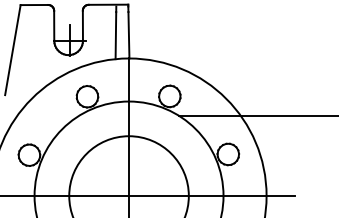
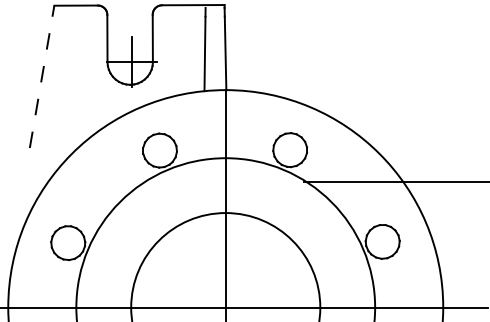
line: (12, 50) -> (41, 77), solid -> dashed

